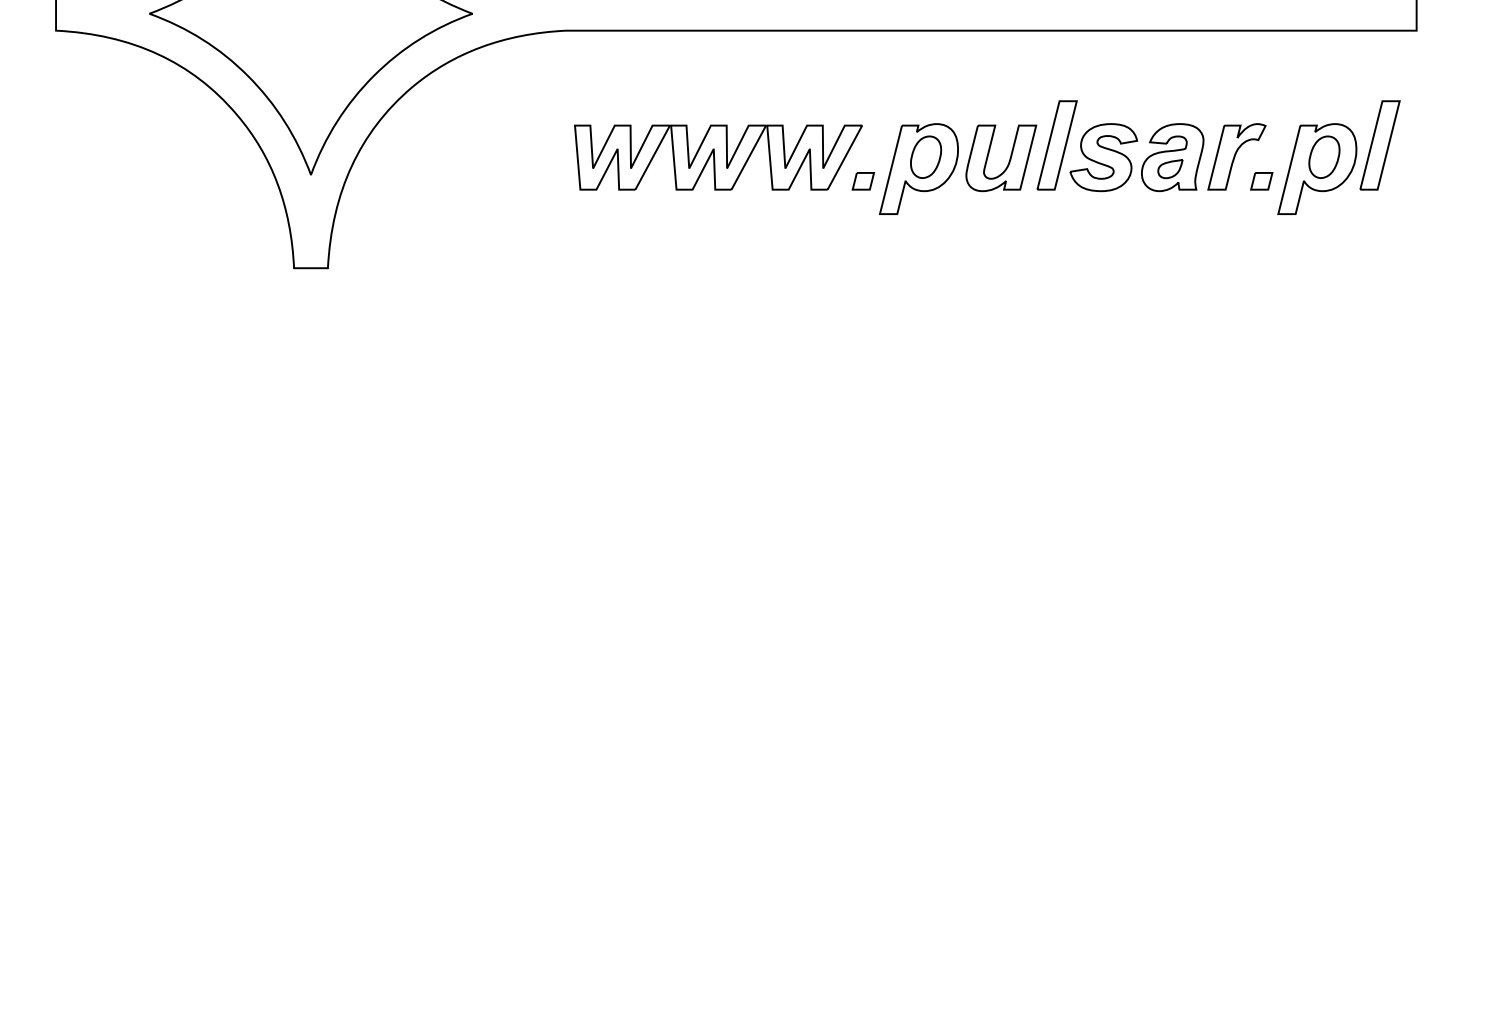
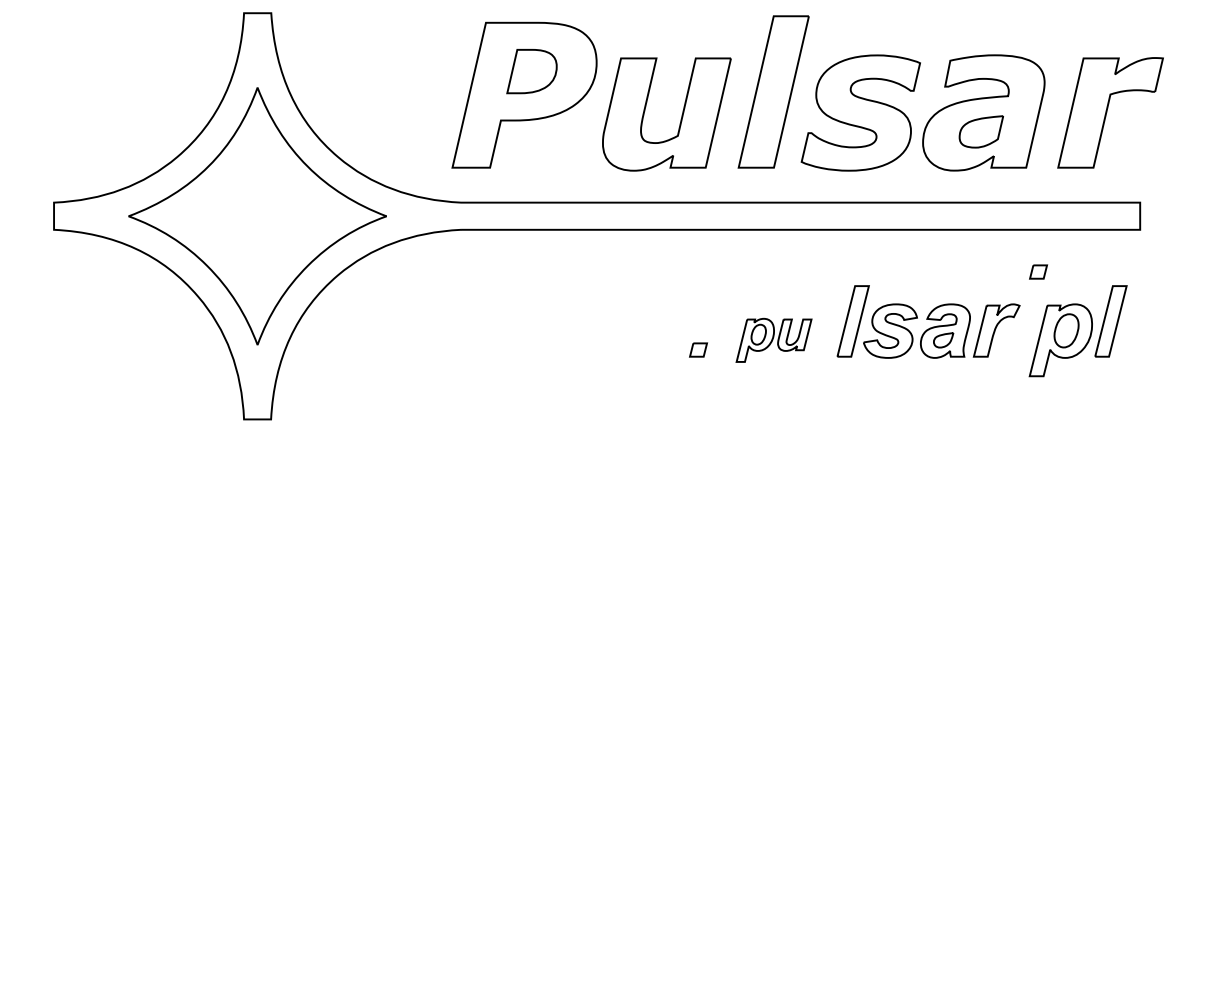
part: (718, 156) -> (582, 330), removed
part: (957, 169) -> (773, 340), size x0.6
part: (1261, 180) -> (1038, 271), moved

